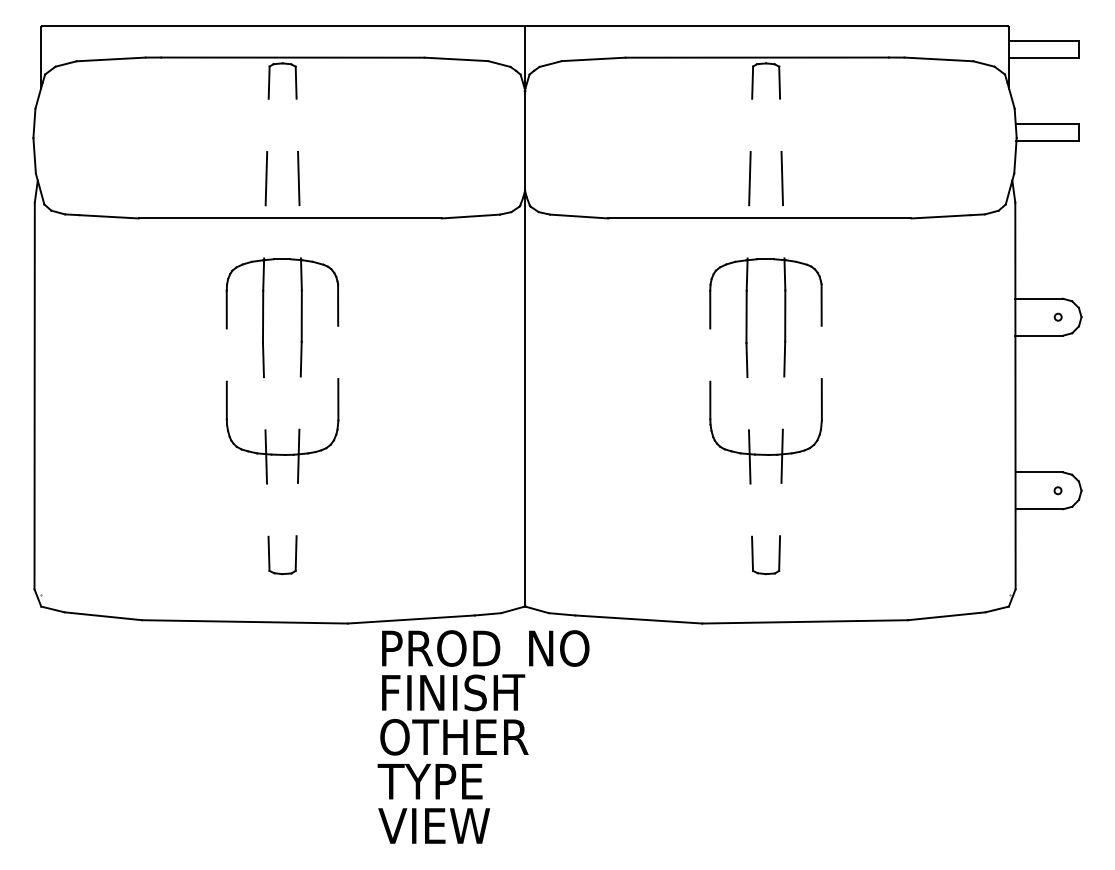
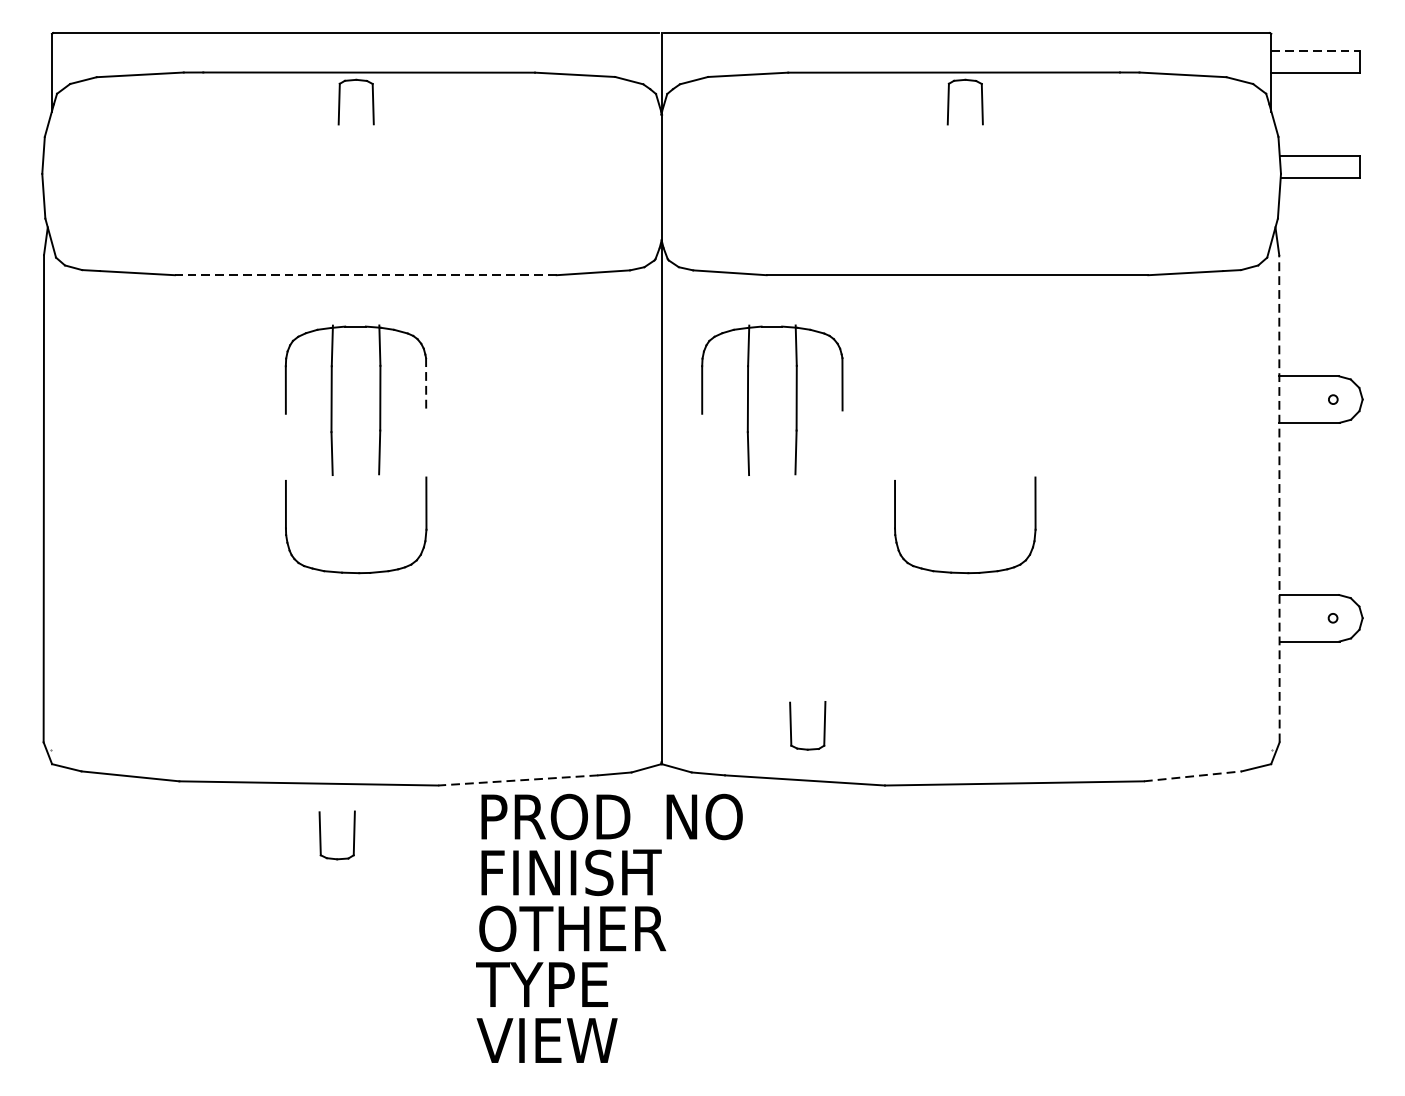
line: (1044, 40) -> (1316, 51), solid -> dashed
line: (266, 178) -> (335, 224), removed
line: (298, 178) -> (376, 224), removed
line: (749, 178) -> (944, 224), removed
line: (782, 178) -> (985, 224), removed
line: (290, 218) -> (366, 275), solid -> dashed
line: (338, 305) -> (426, 384), solid -> dashed
part: (747, 317) -> (749, 399), moved
line: (1015, 395) -> (1279, 498), solid -> dashed
line: (298, 455) -> (376, 573), removed
line: (781, 455) -> (984, 573), removed
line: (266, 456) -> (335, 575), removed
line: (749, 456) -> (944, 575), removed
part: (753, 555) -> (791, 726), moved
part: (270, 558) -> (322, 839), moved
line: (947, 616) -> (1193, 776), solid -> dashed
line: (411, 619) -> (518, 780), solid -> dashed

